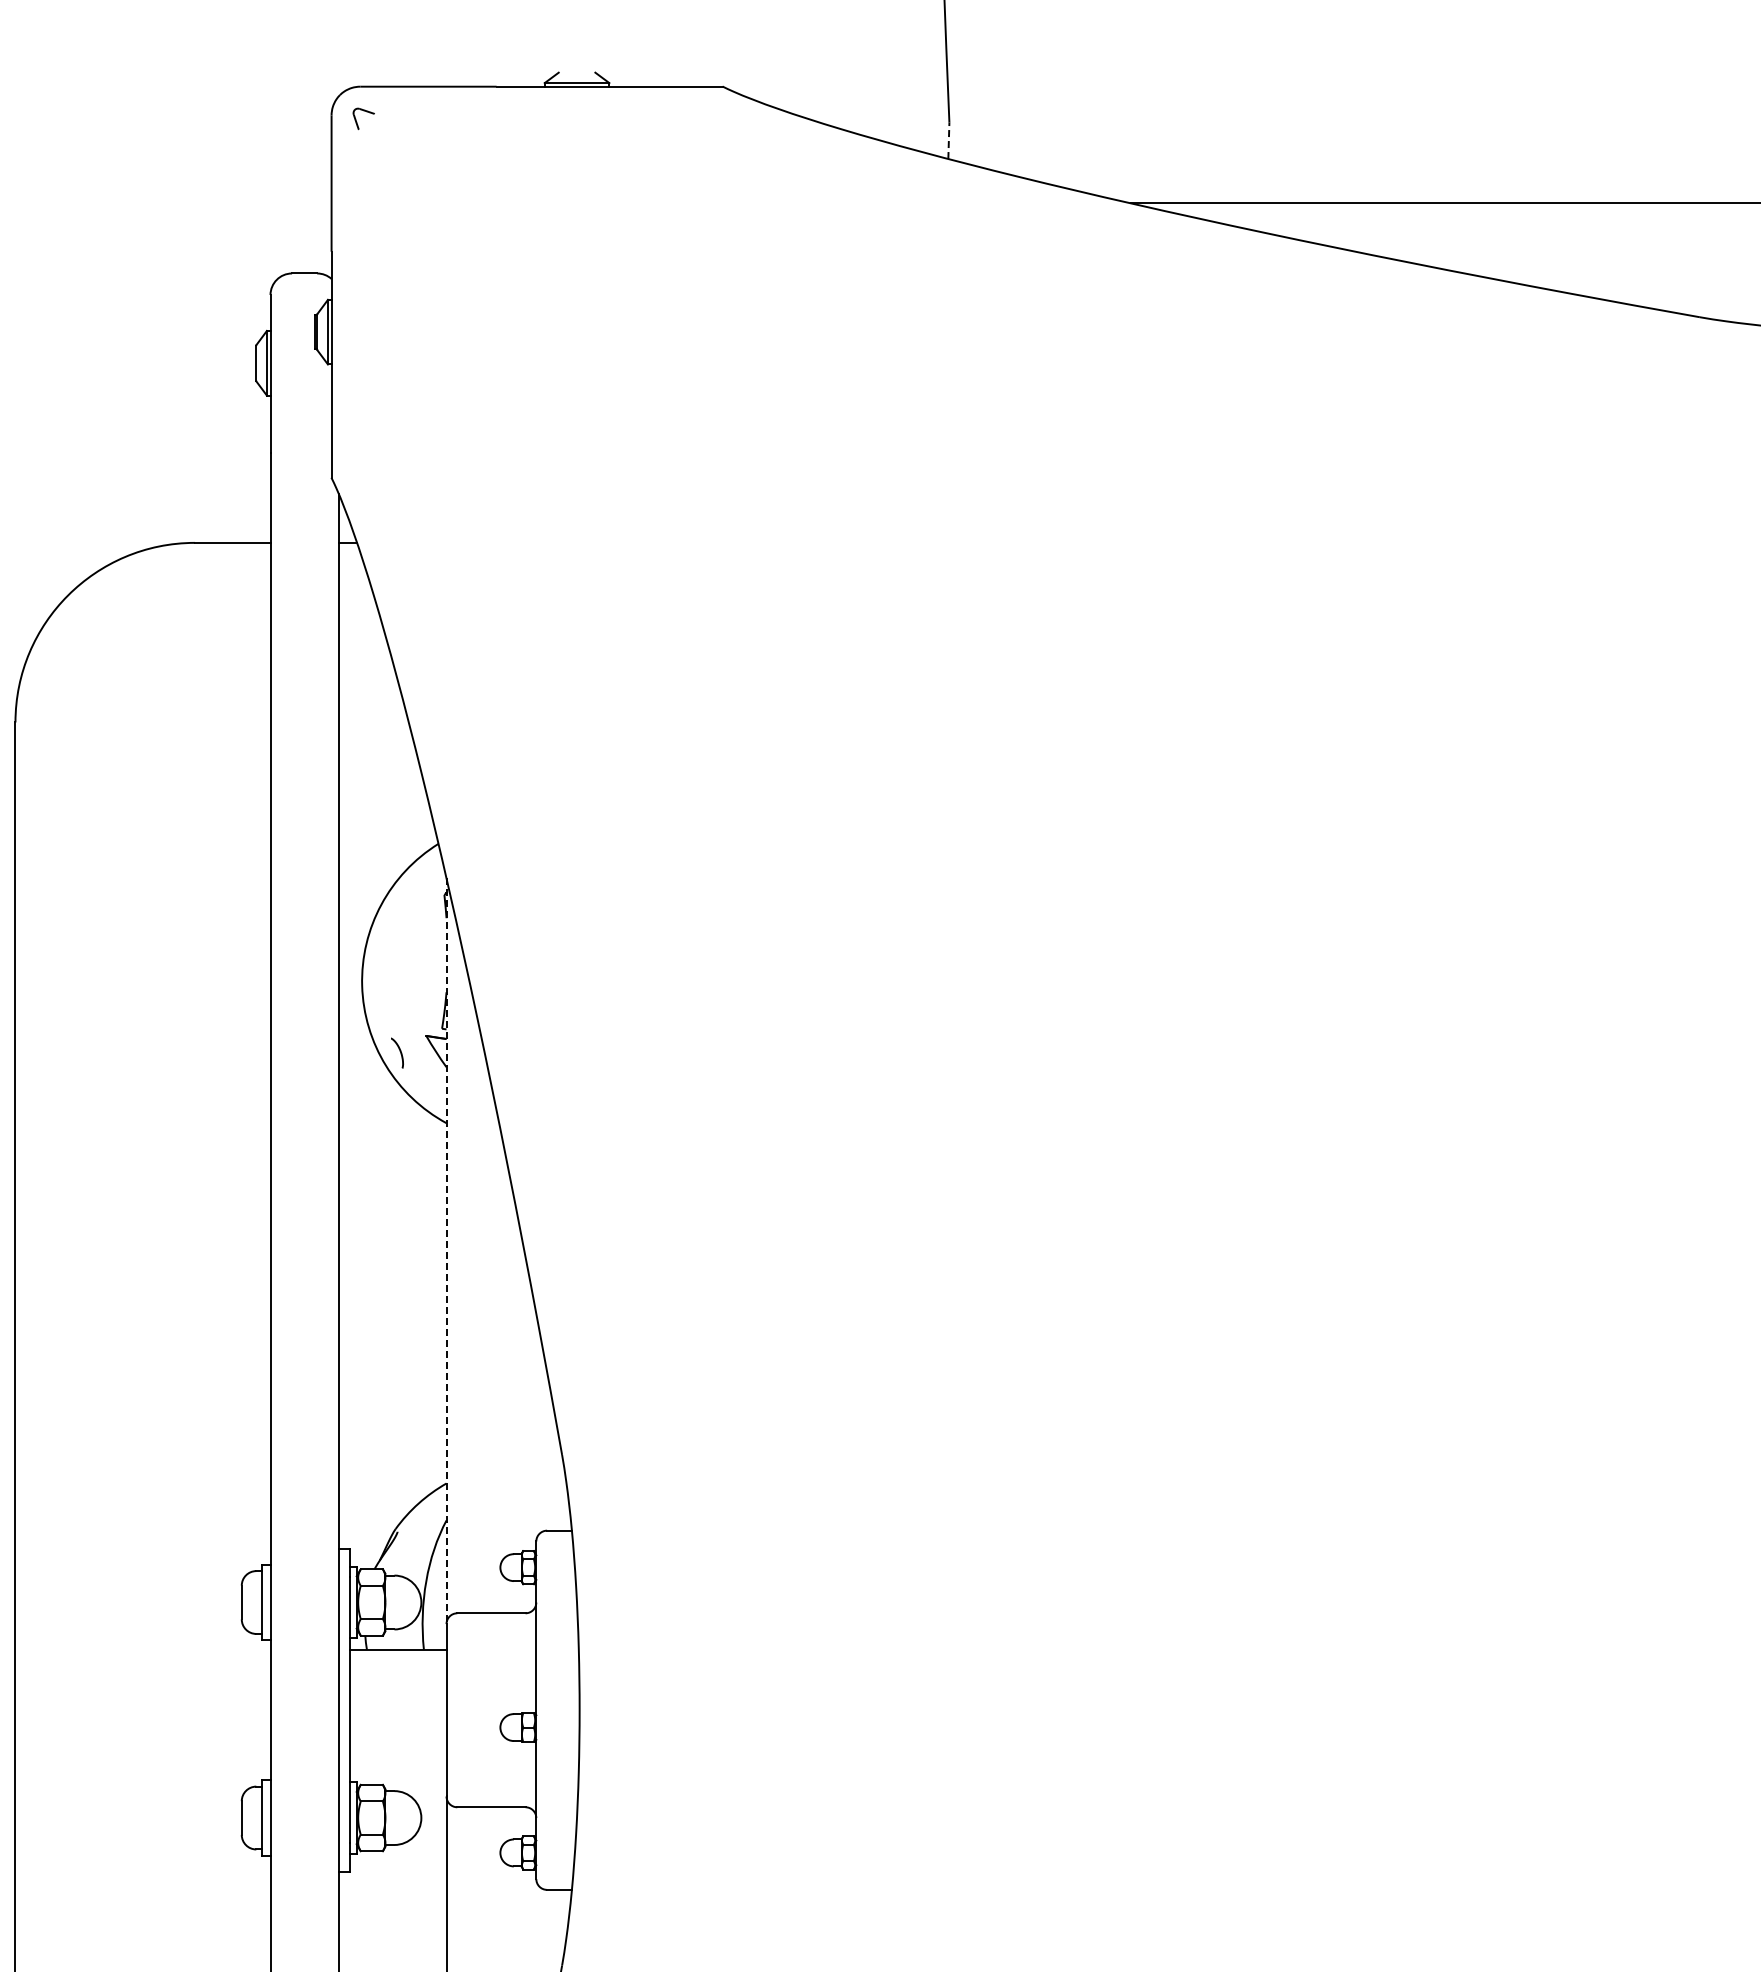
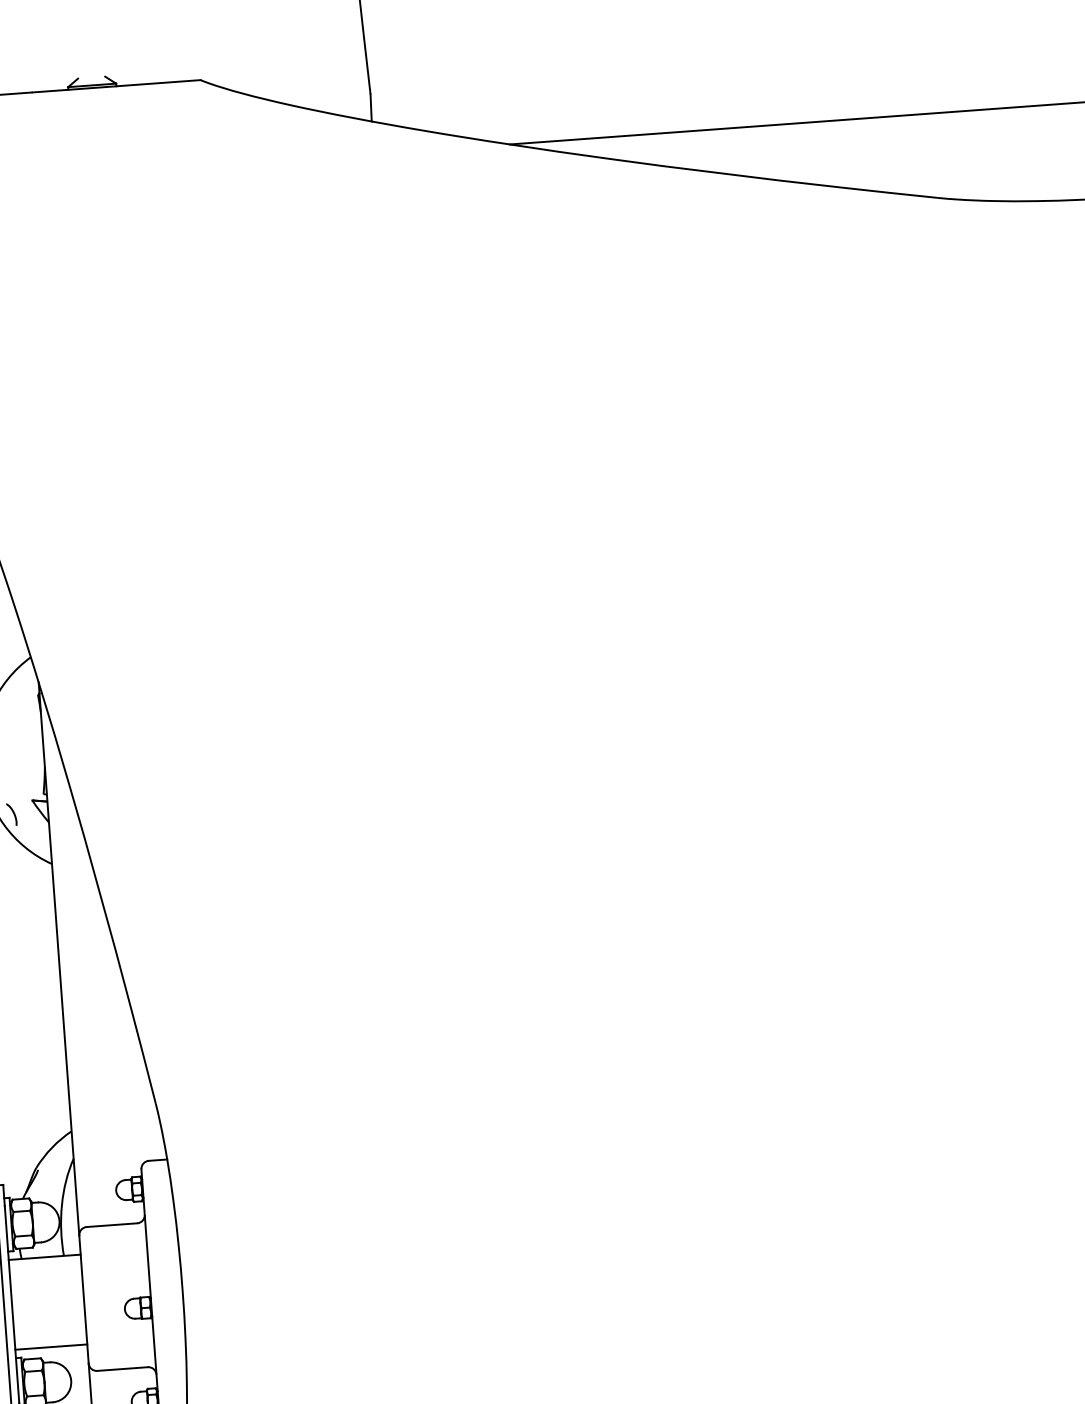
line: (948, 140) -> (370, 107), dashed -> solid
line: (446, 1251) -> (58, 959), dashed -> solid
line: (397, 1770) -> (50, 1346), added

